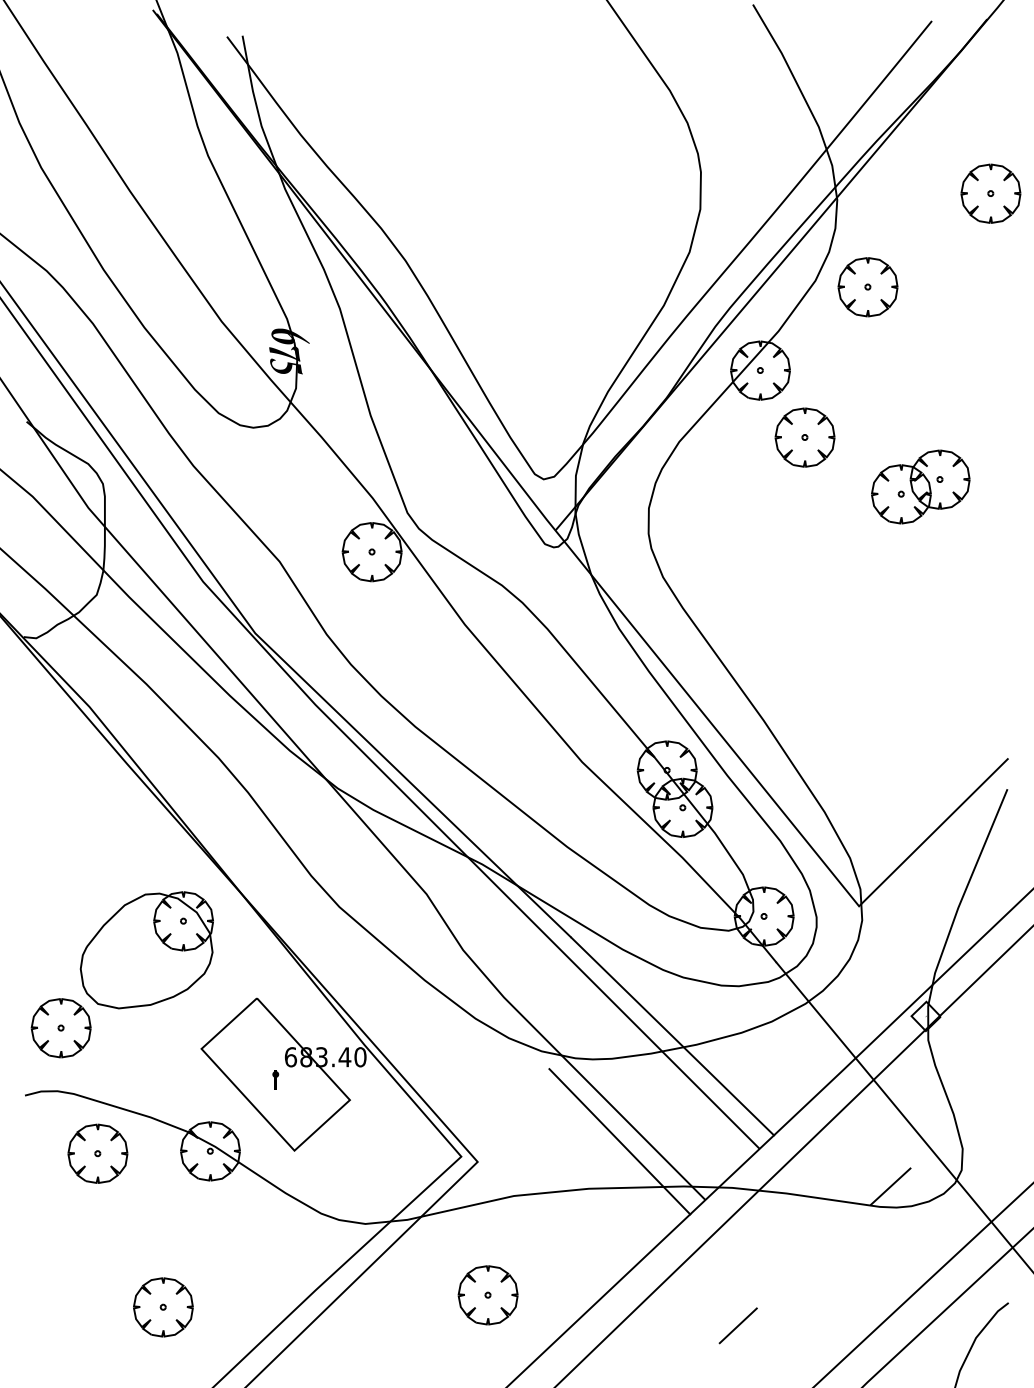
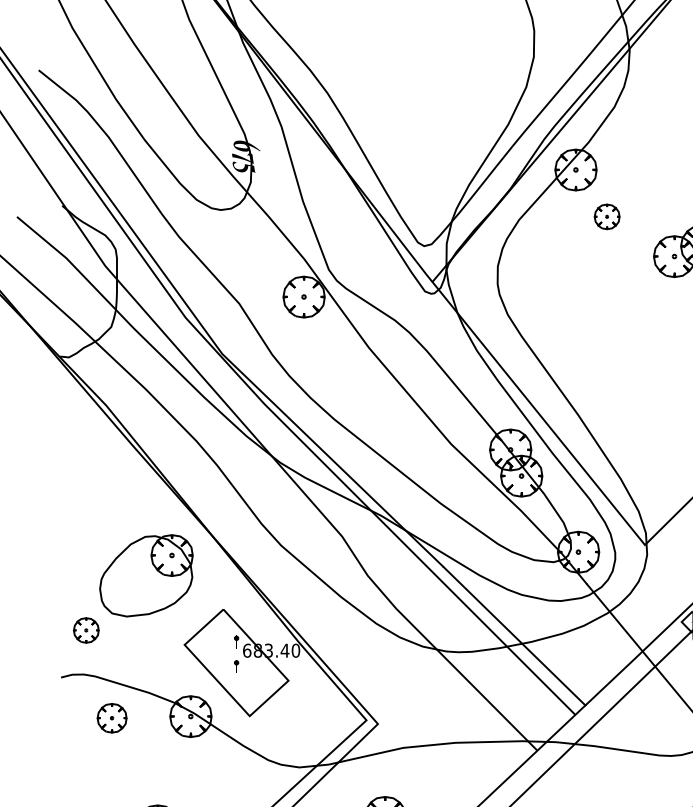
part: (867, 287) -> (650, 111), removed
part: (804, 437) -> (606, 216), size x0.6
part: (60, 1028) -> (85, 630), size x0.6
part: (275, 1044) -> (236, 641), added
line: (619, 1141) -> (477, 709), removed
part: (97, 1153) -> (111, 718), size x0.7
line: (890, 1186) -> (666, 741), removed

